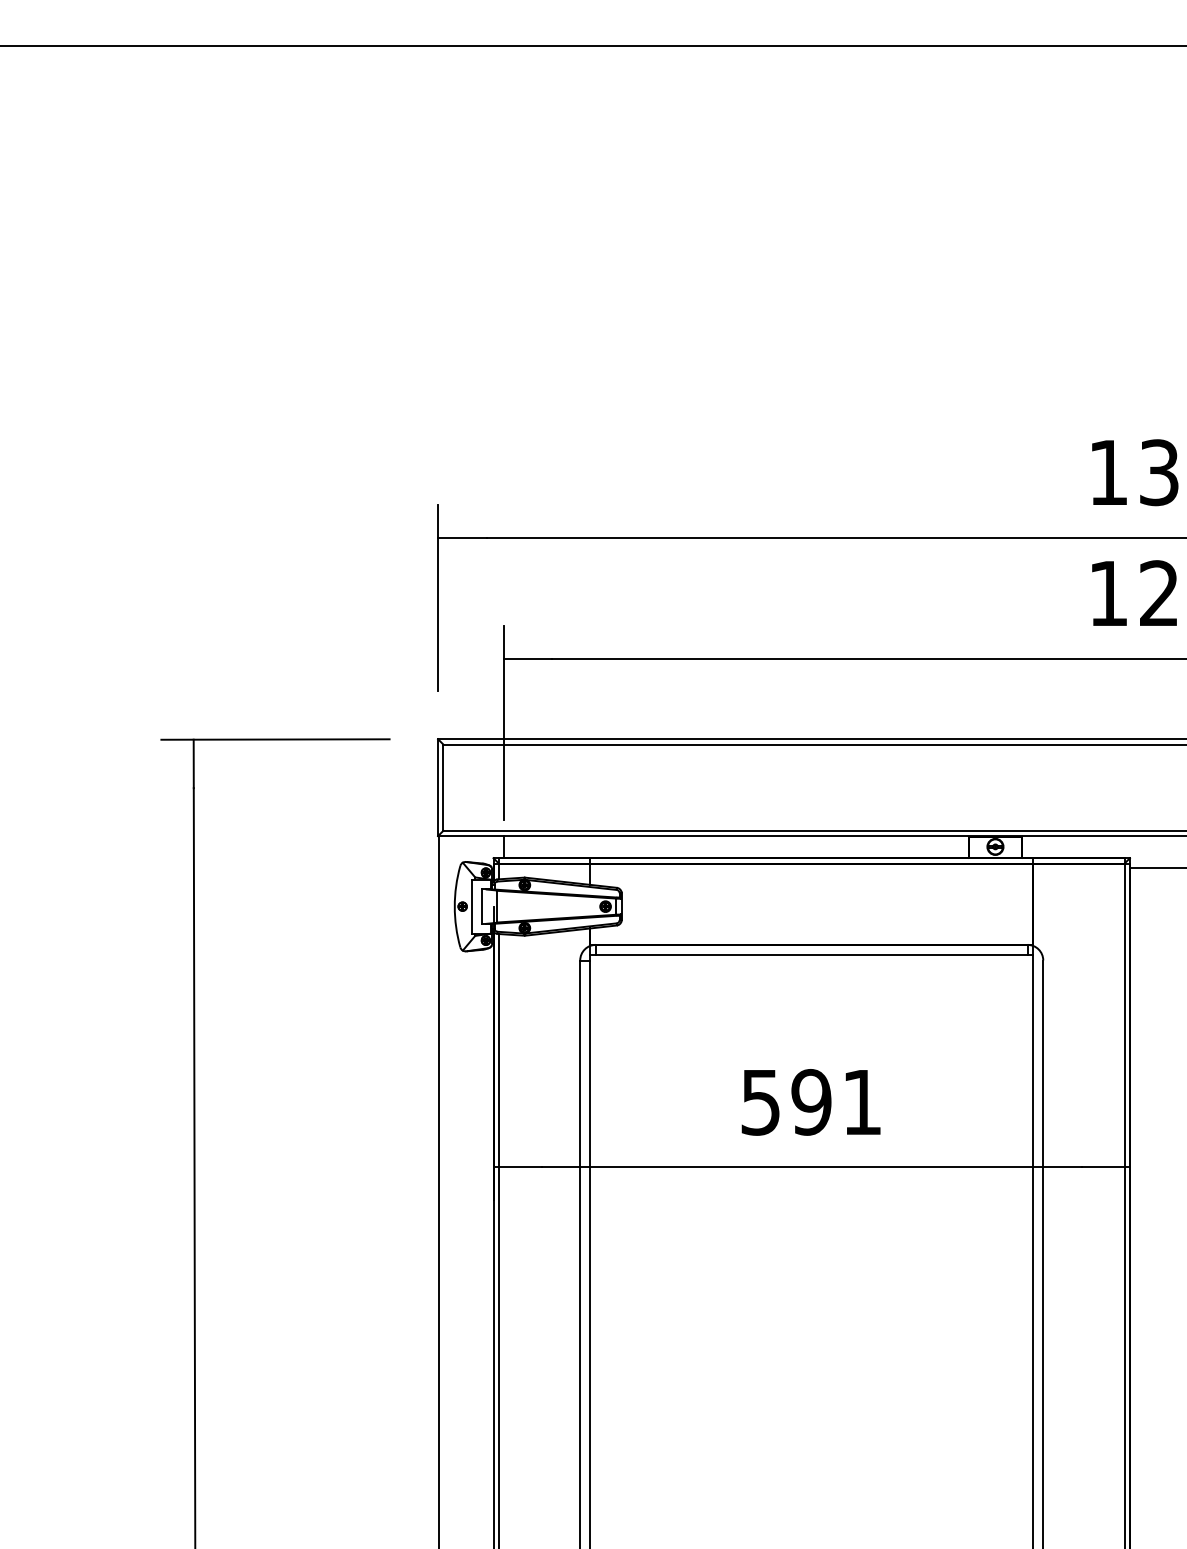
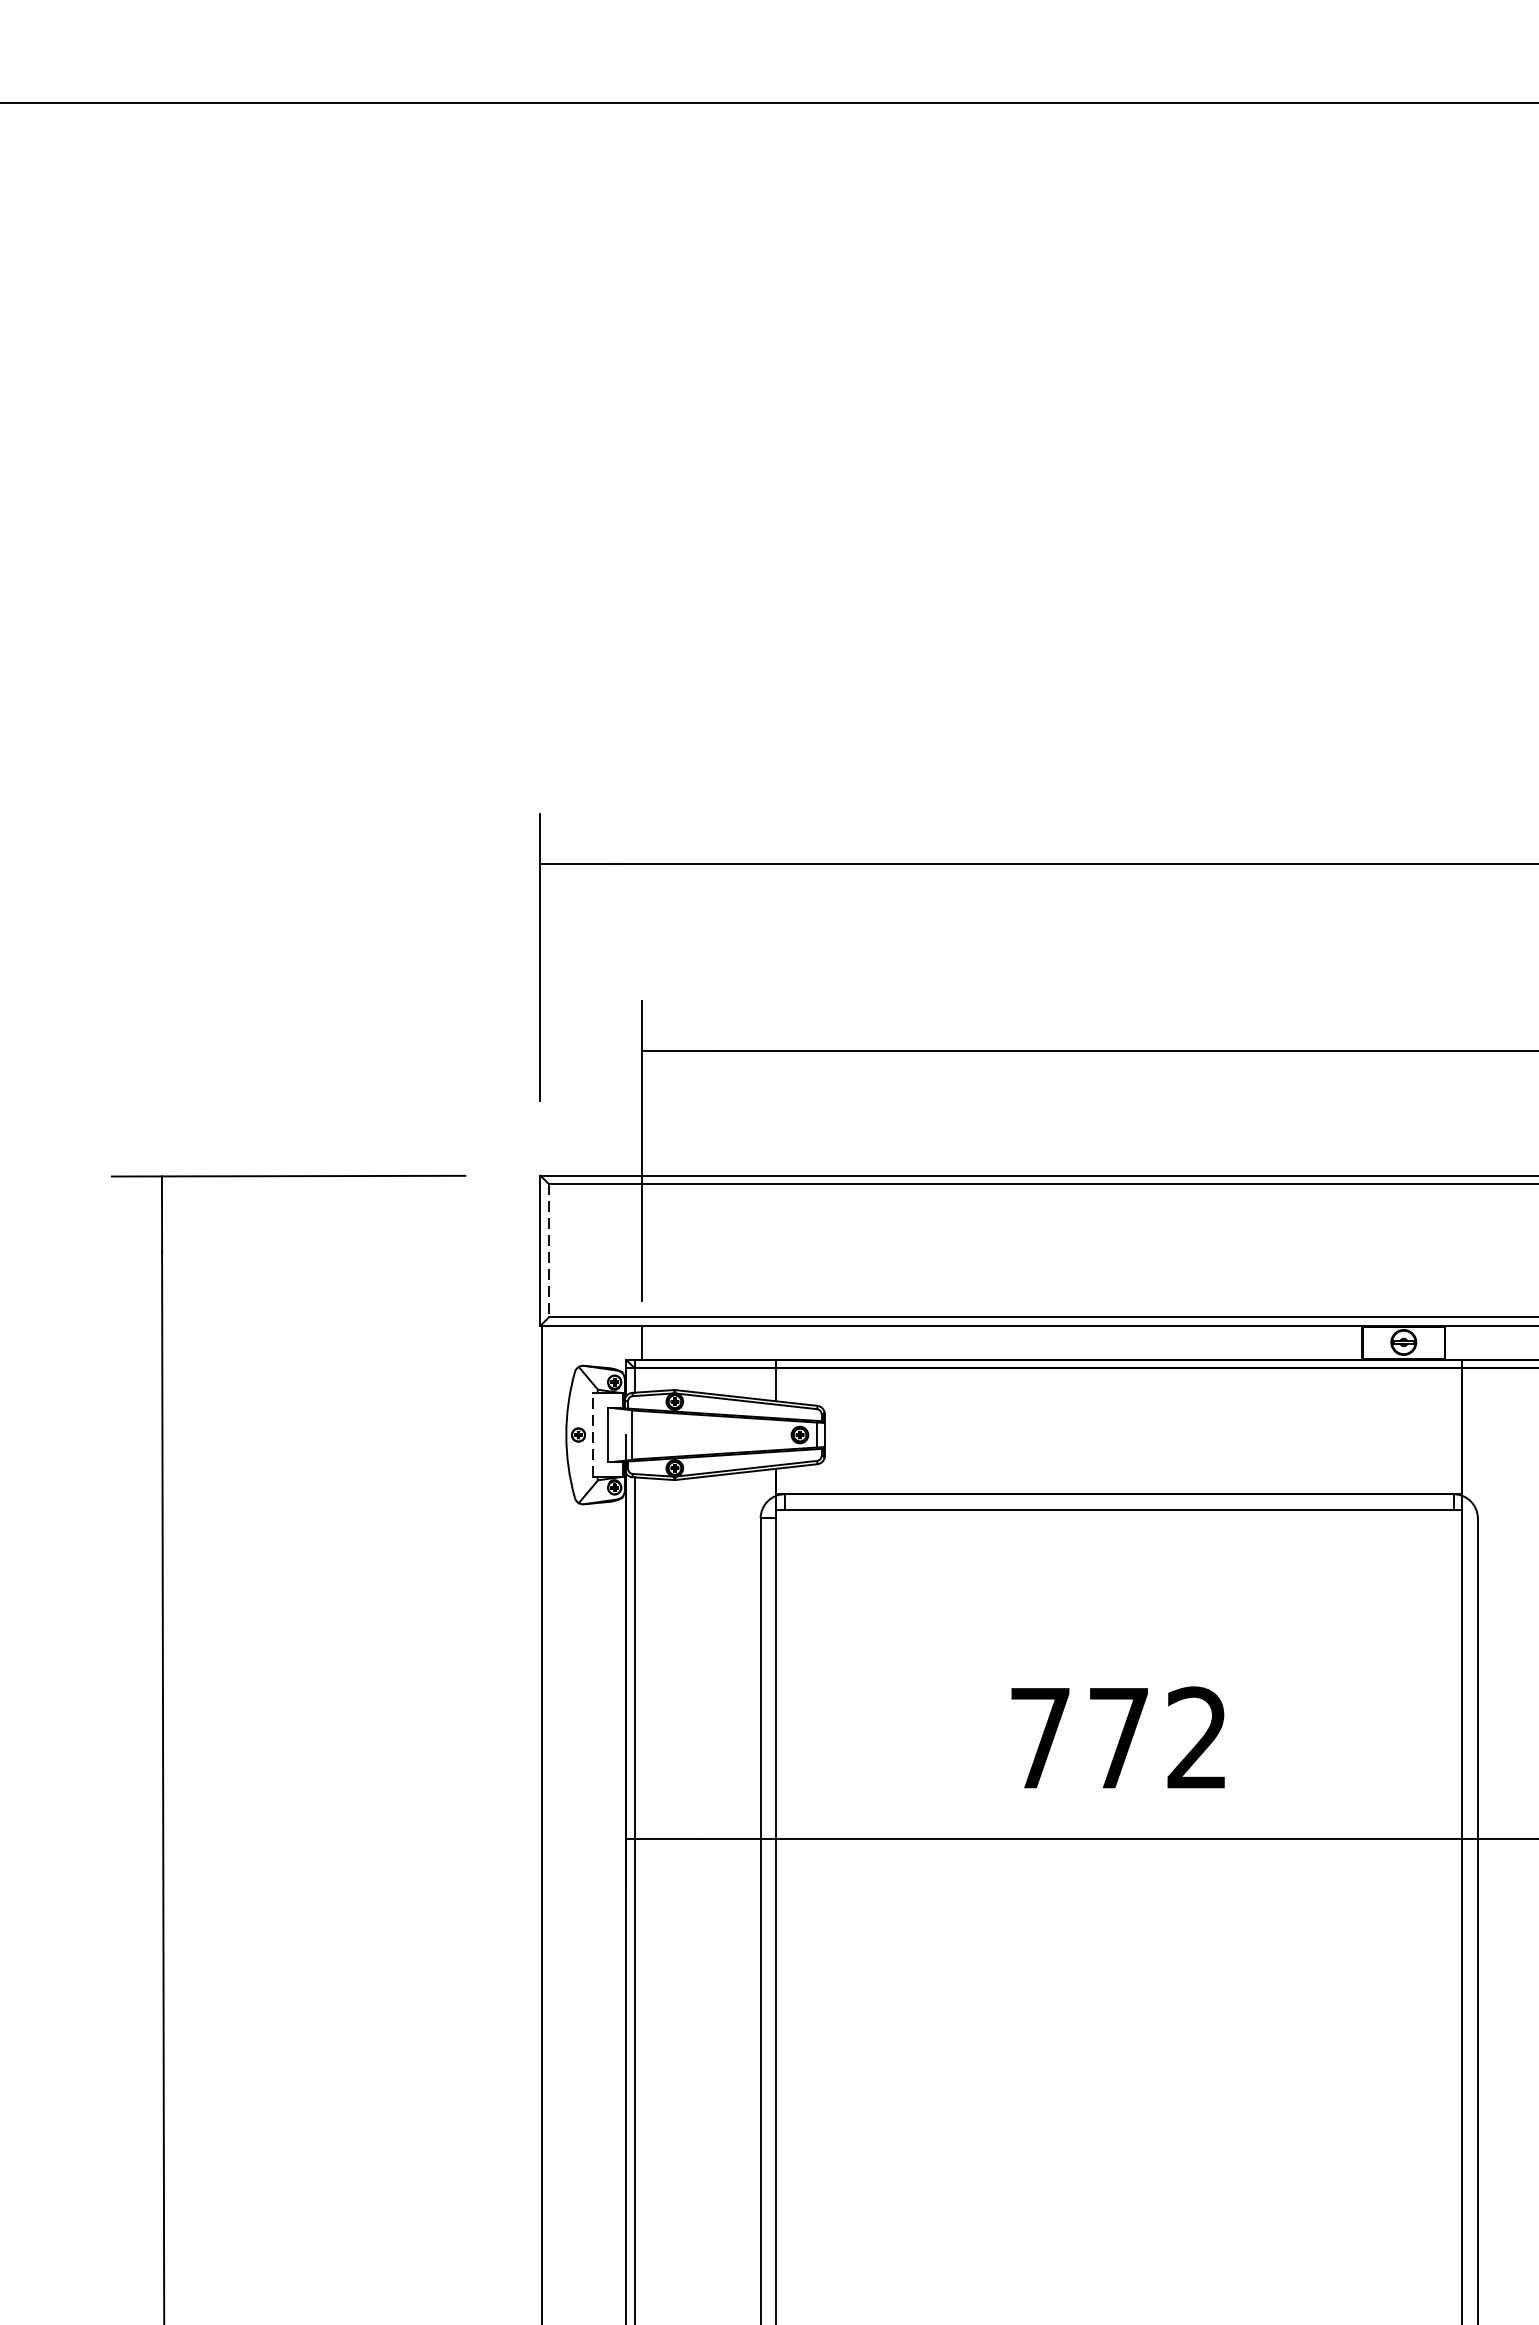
line: (443, 788) -> (548, 1252), solid -> dashed
line: (471, 906) -> (592, 1434), solid -> dashed
text: (810, 1102) -> (1117, 1738), 591 -> 772

